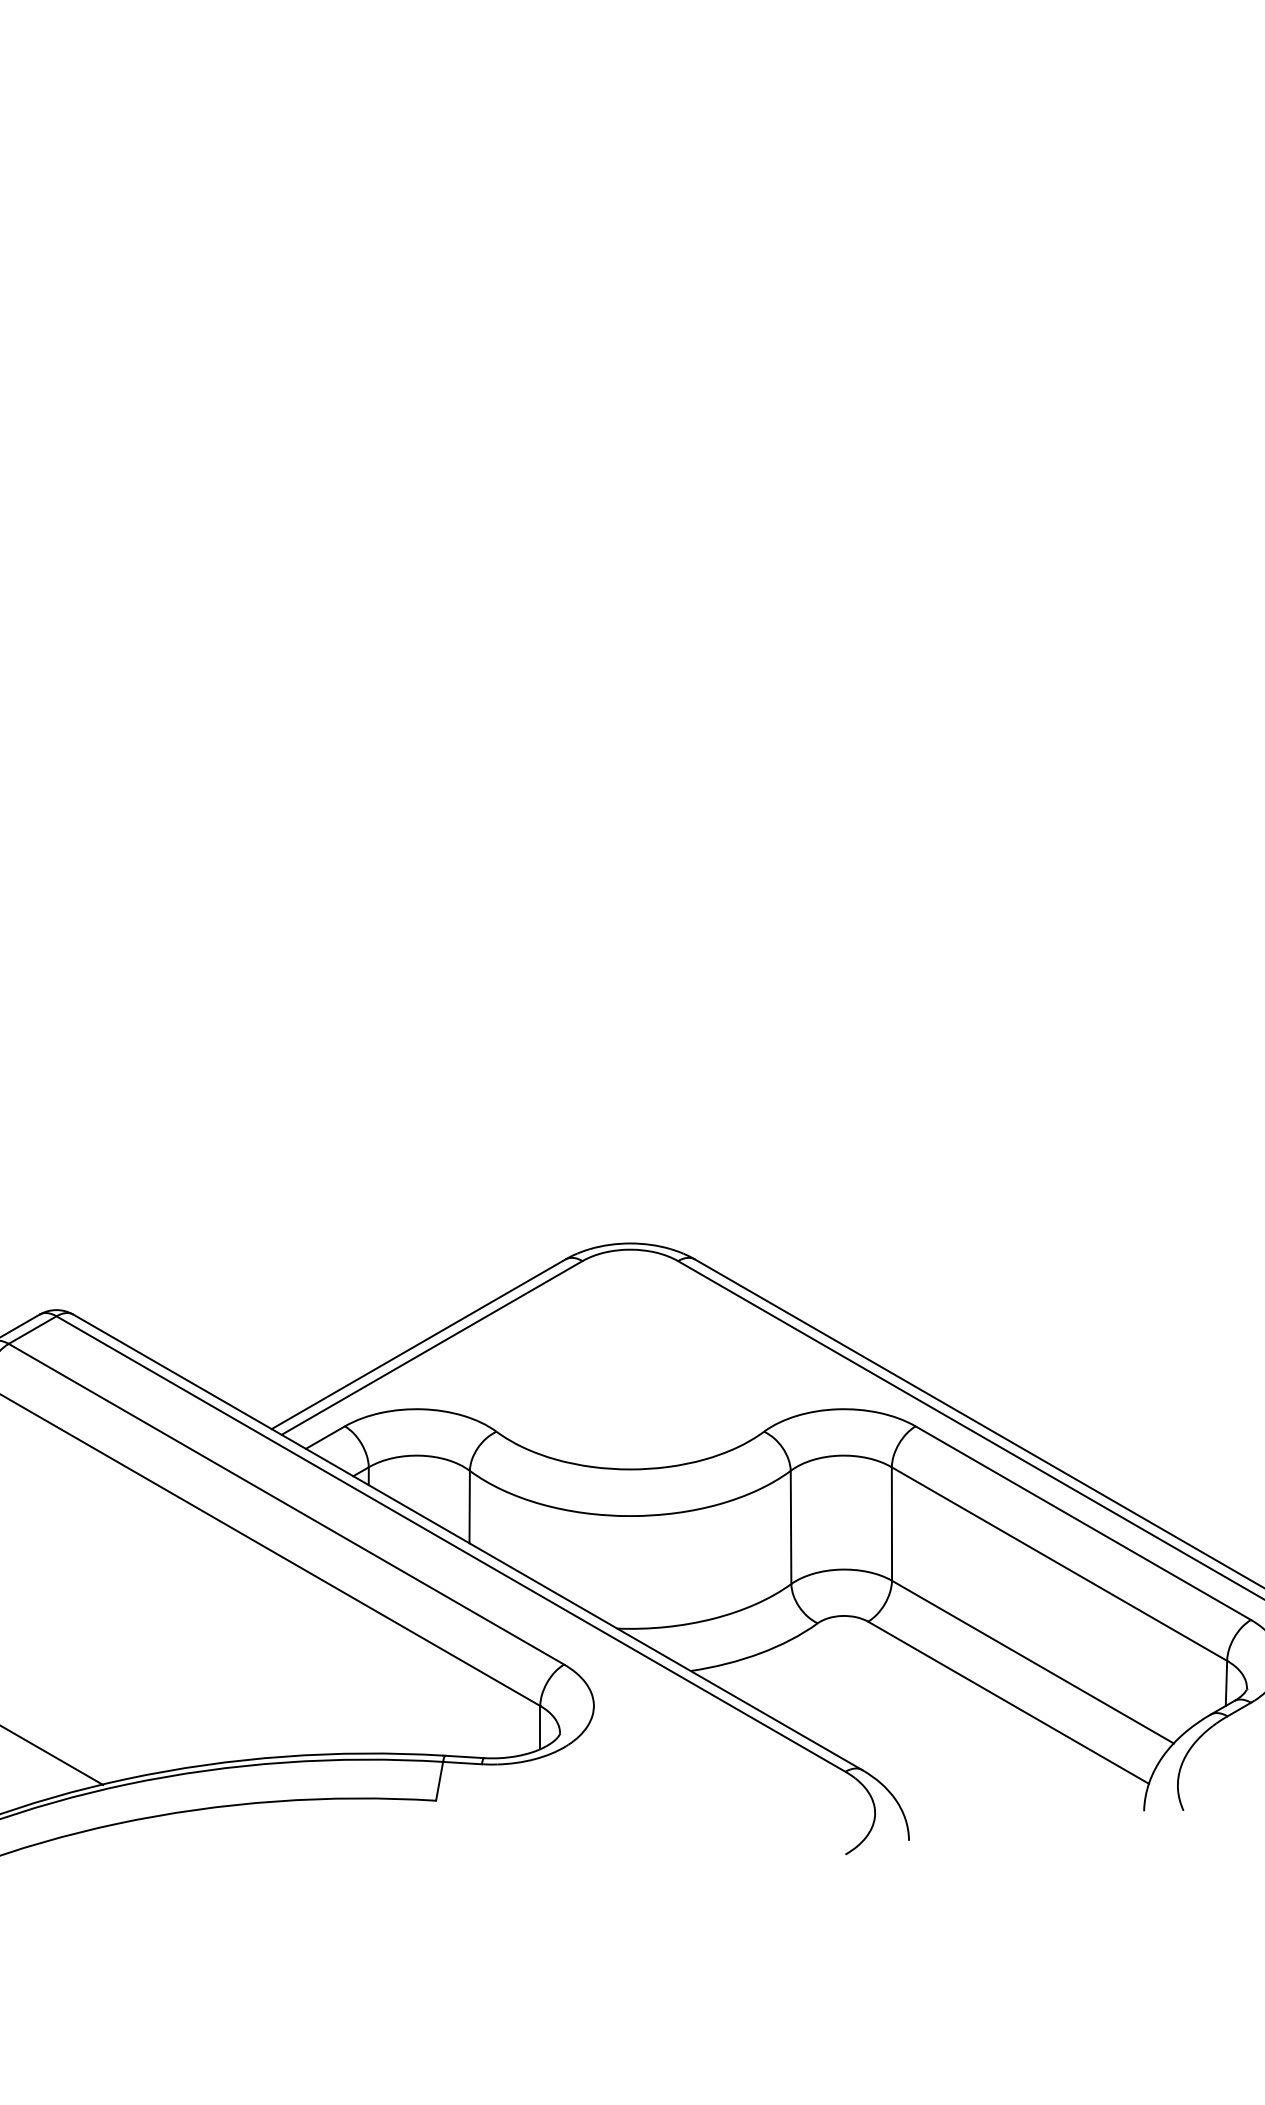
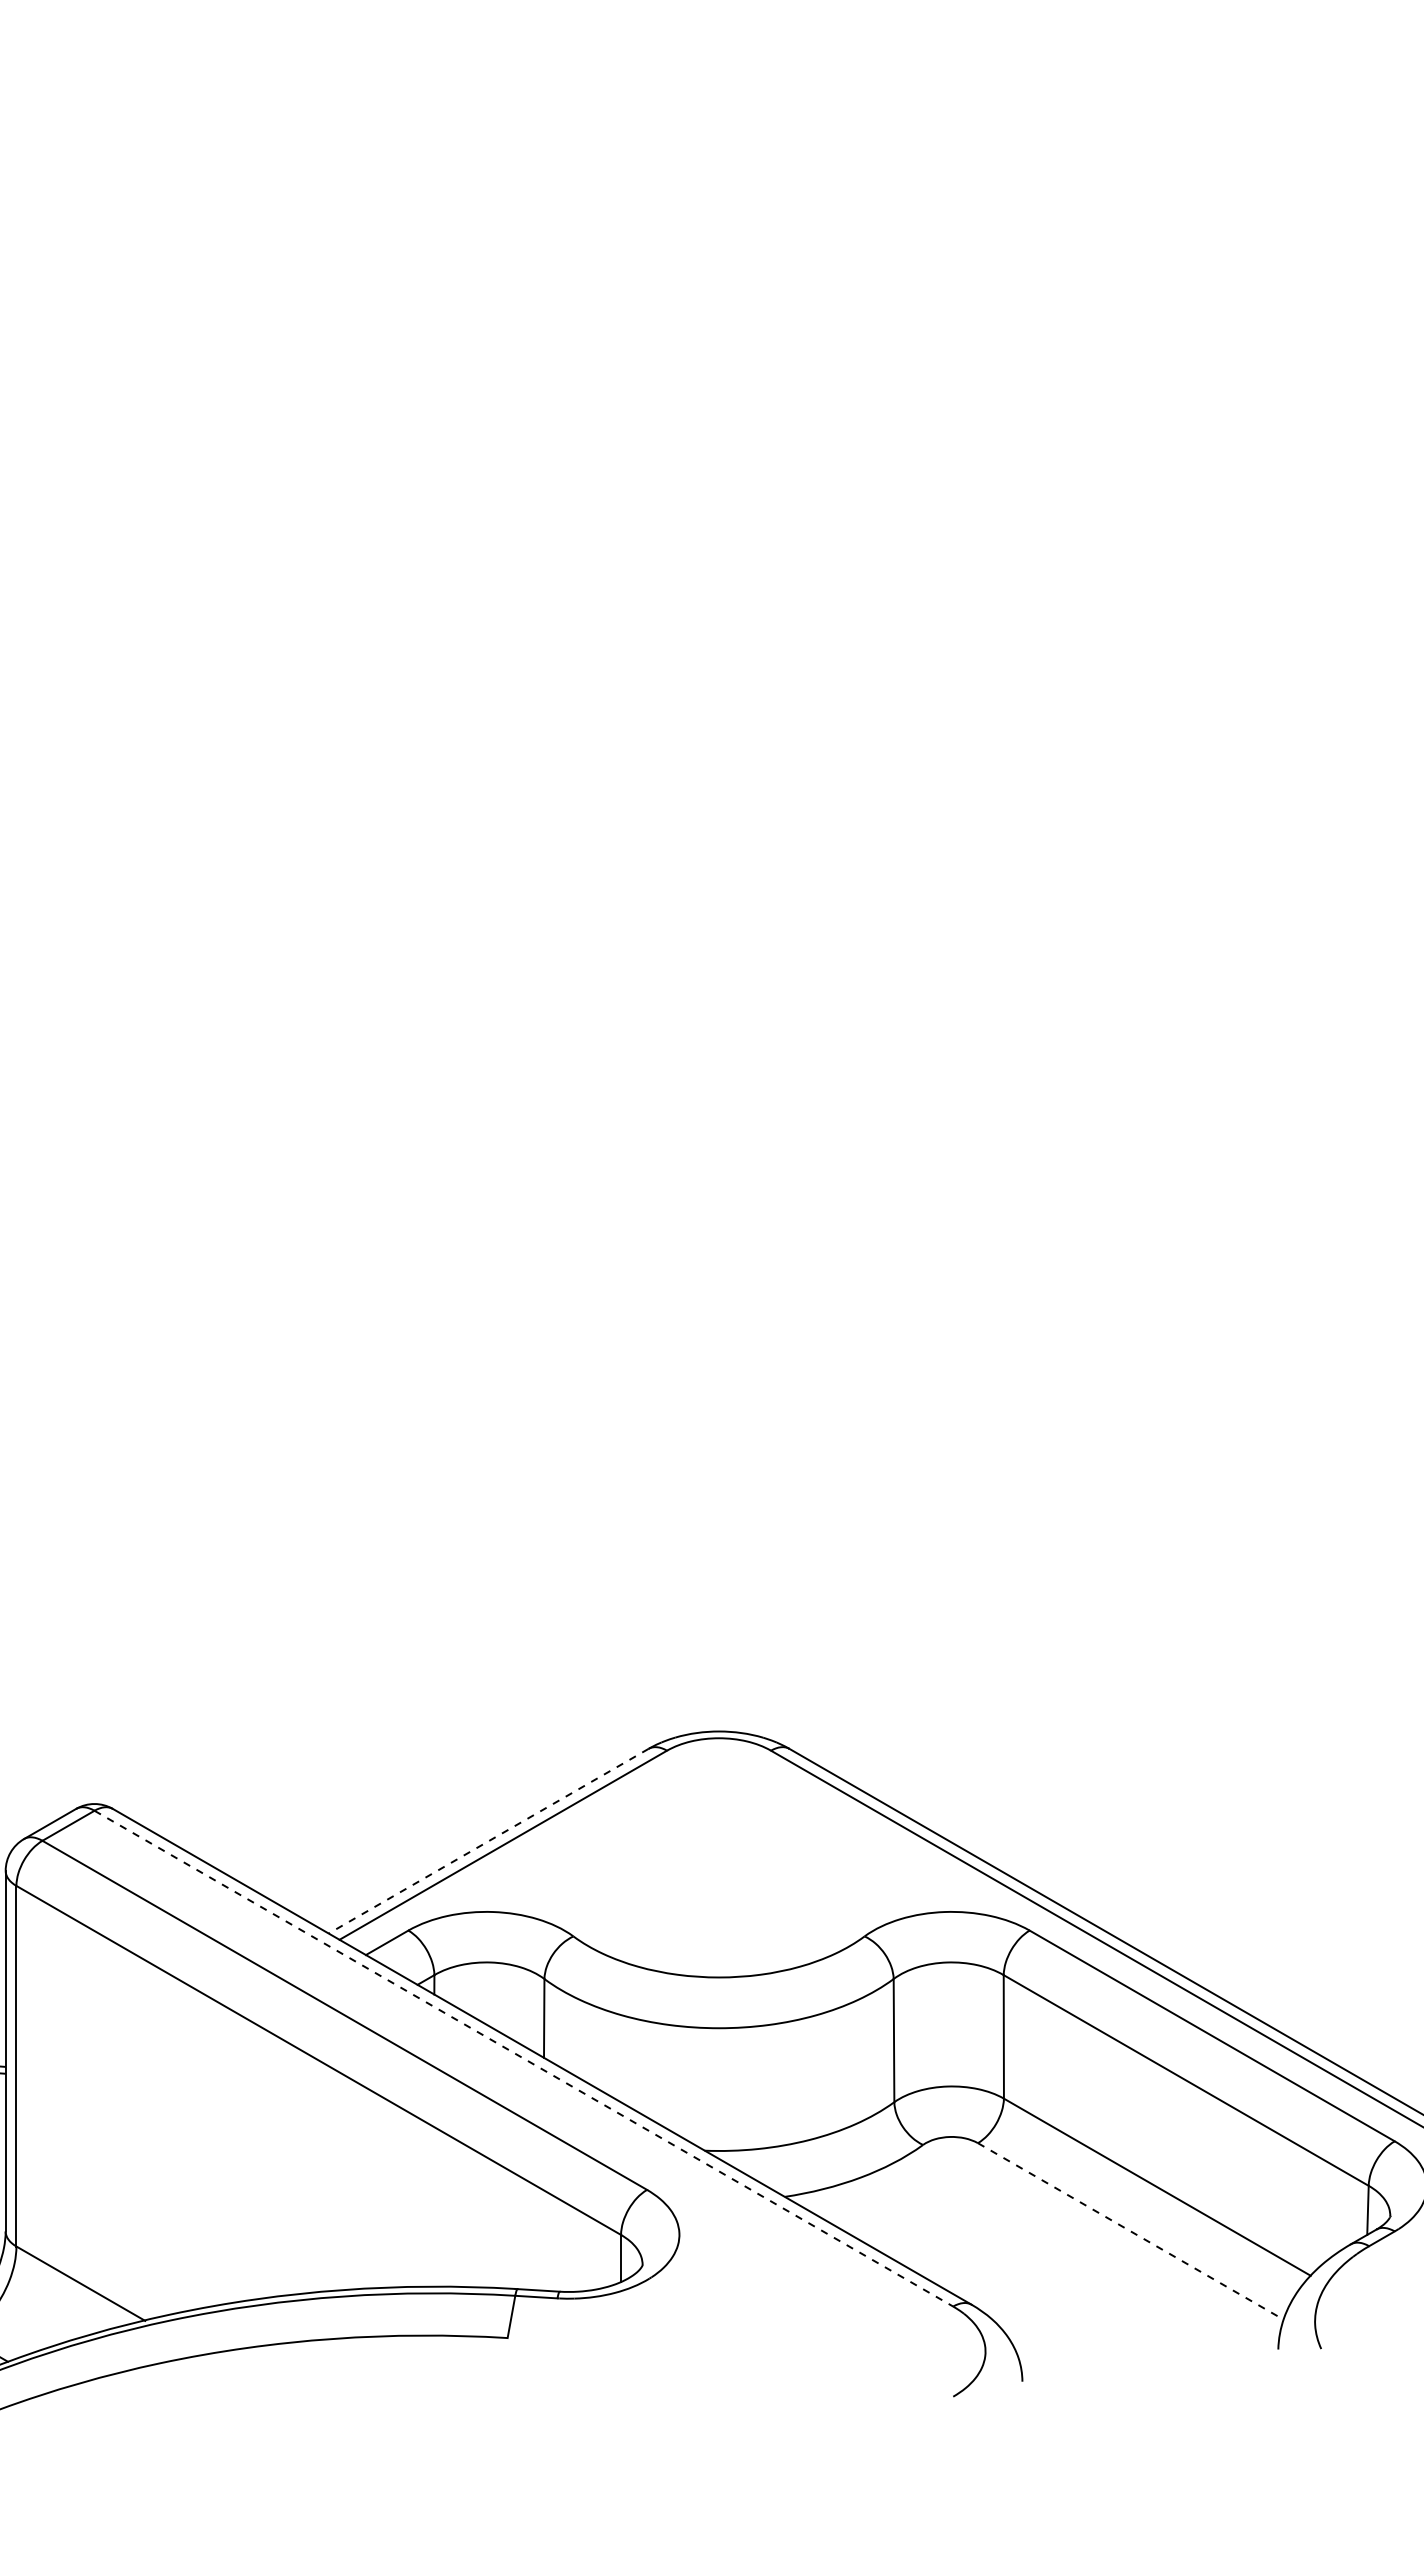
line: (418, 1344) -> (488, 1841), solid -> dashed
line: (450, 1543) -> (523, 2058), solid -> dashed
line: (1009, 1702) -> (1131, 2231), solid -> dashed

